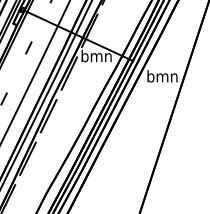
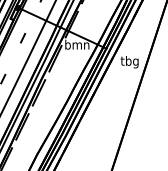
text: (162, 77) -> (130, 61), bmn -> tbg

